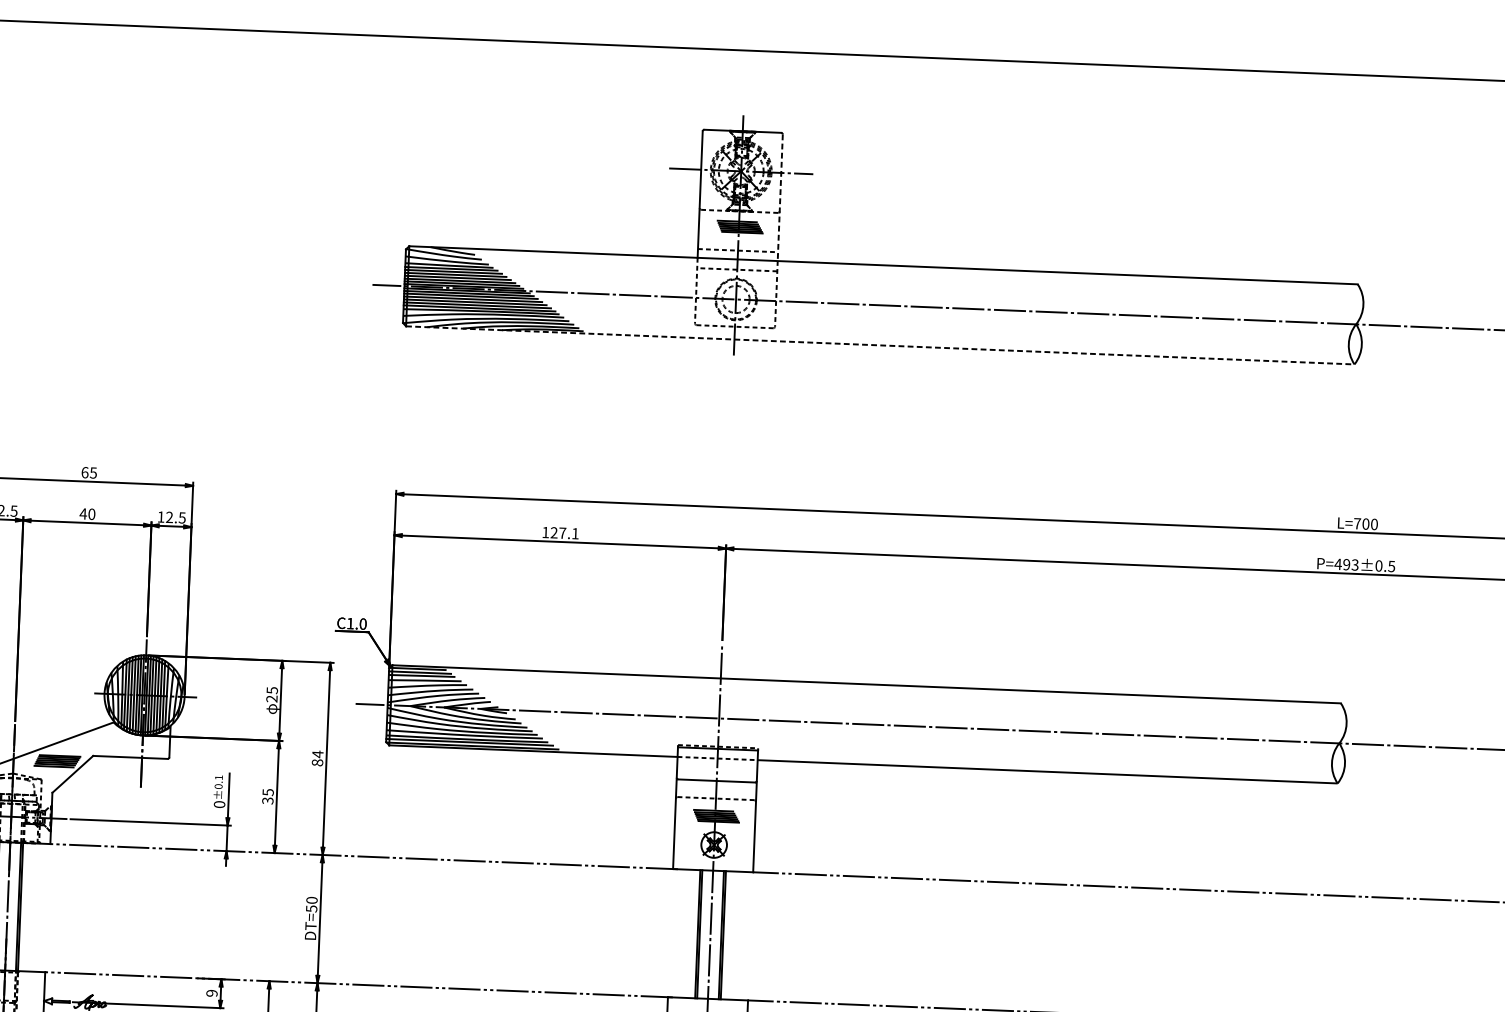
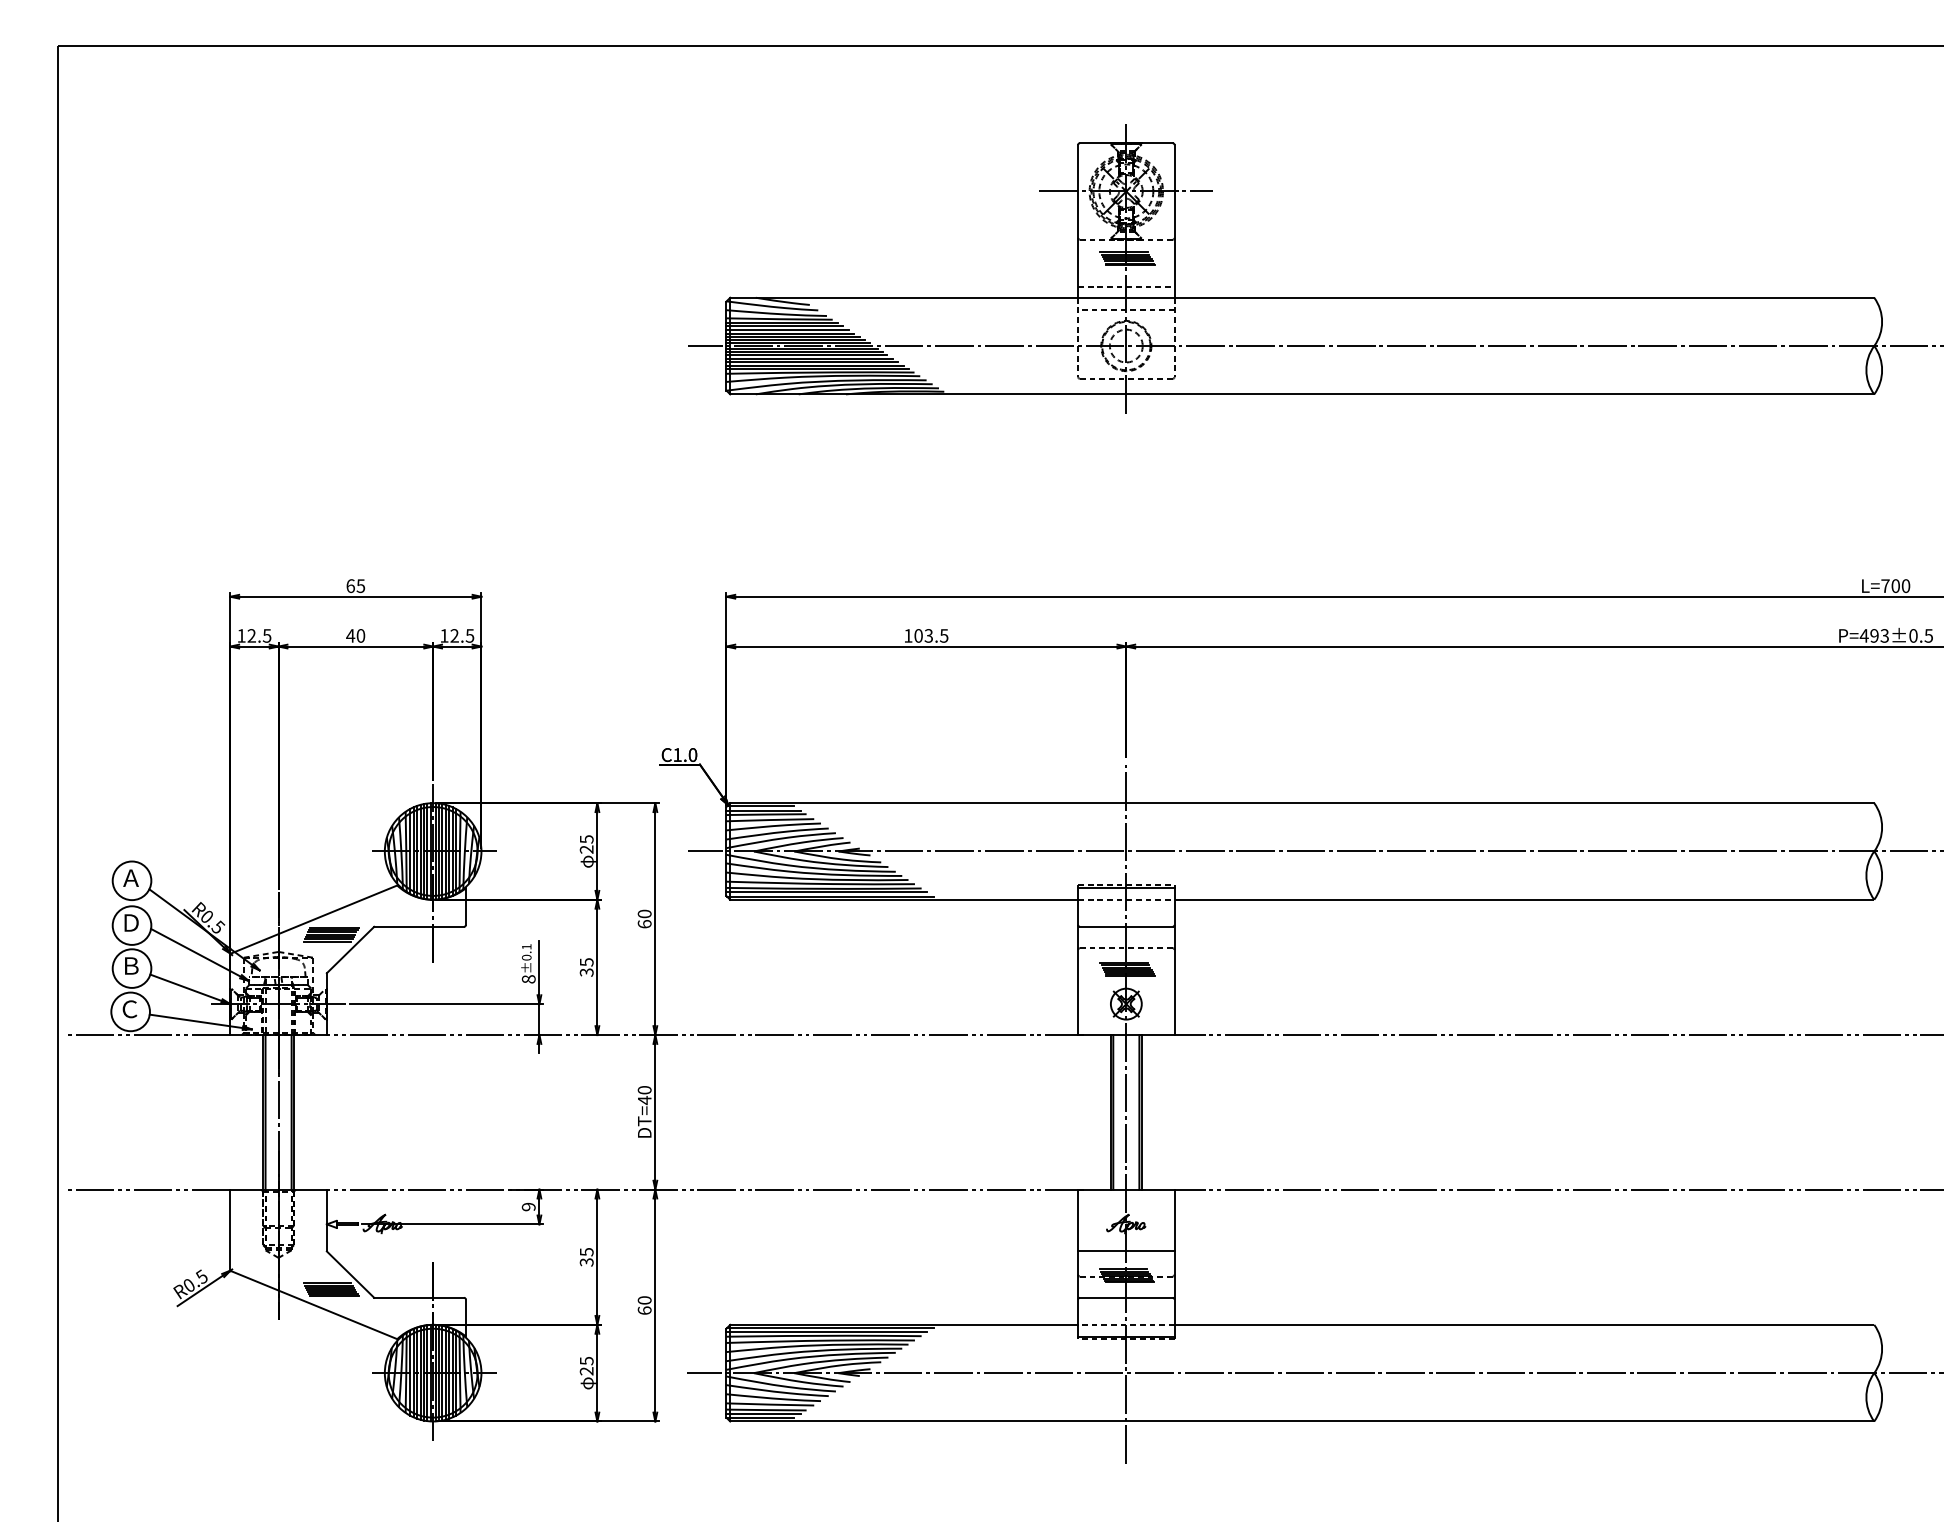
line: (780, 197) -> (1174, 221), dashed -> solid
line: (880, 345) -> (1302, 394), dashed -> solid
text: (564, 532) -> (931, 635), 127.1 -> 103.5
text: (317, 758) -> (644, 918), 84 -> 60
text: (219, 804) -> (528, 979), 0 -> 8
text: (311, 908) -> (644, 1100), DT=50 -> DT=40

